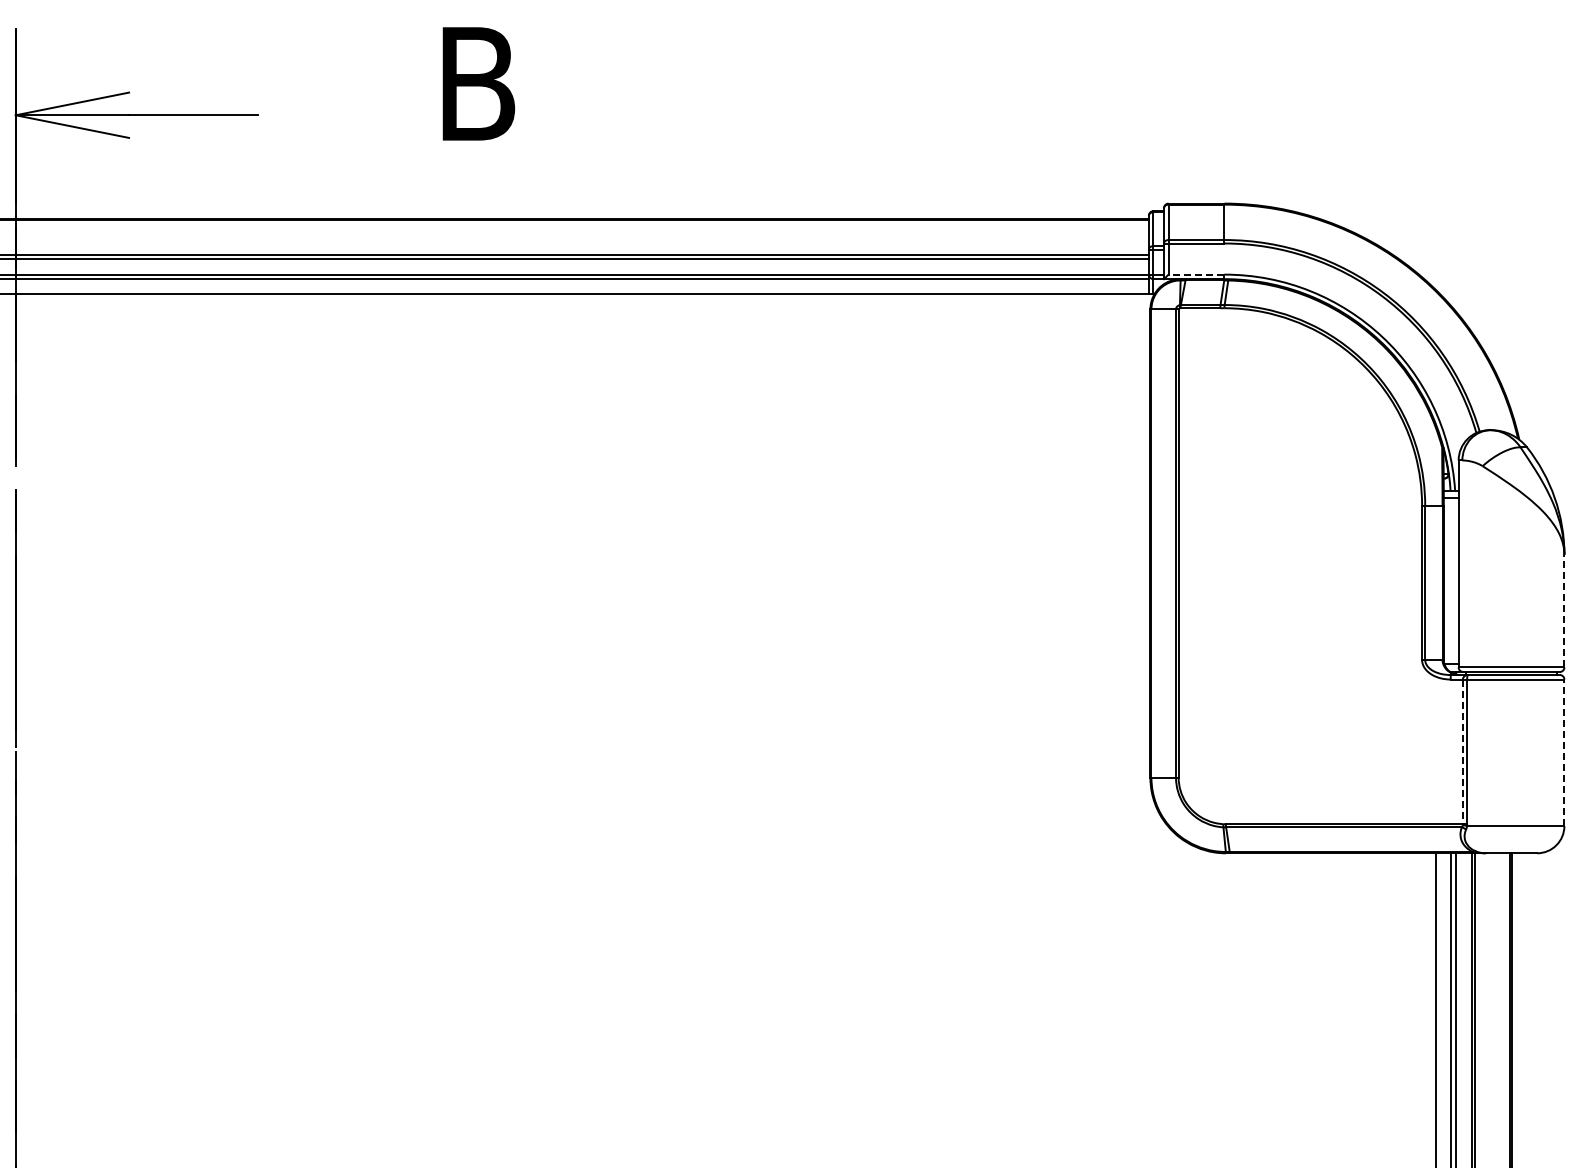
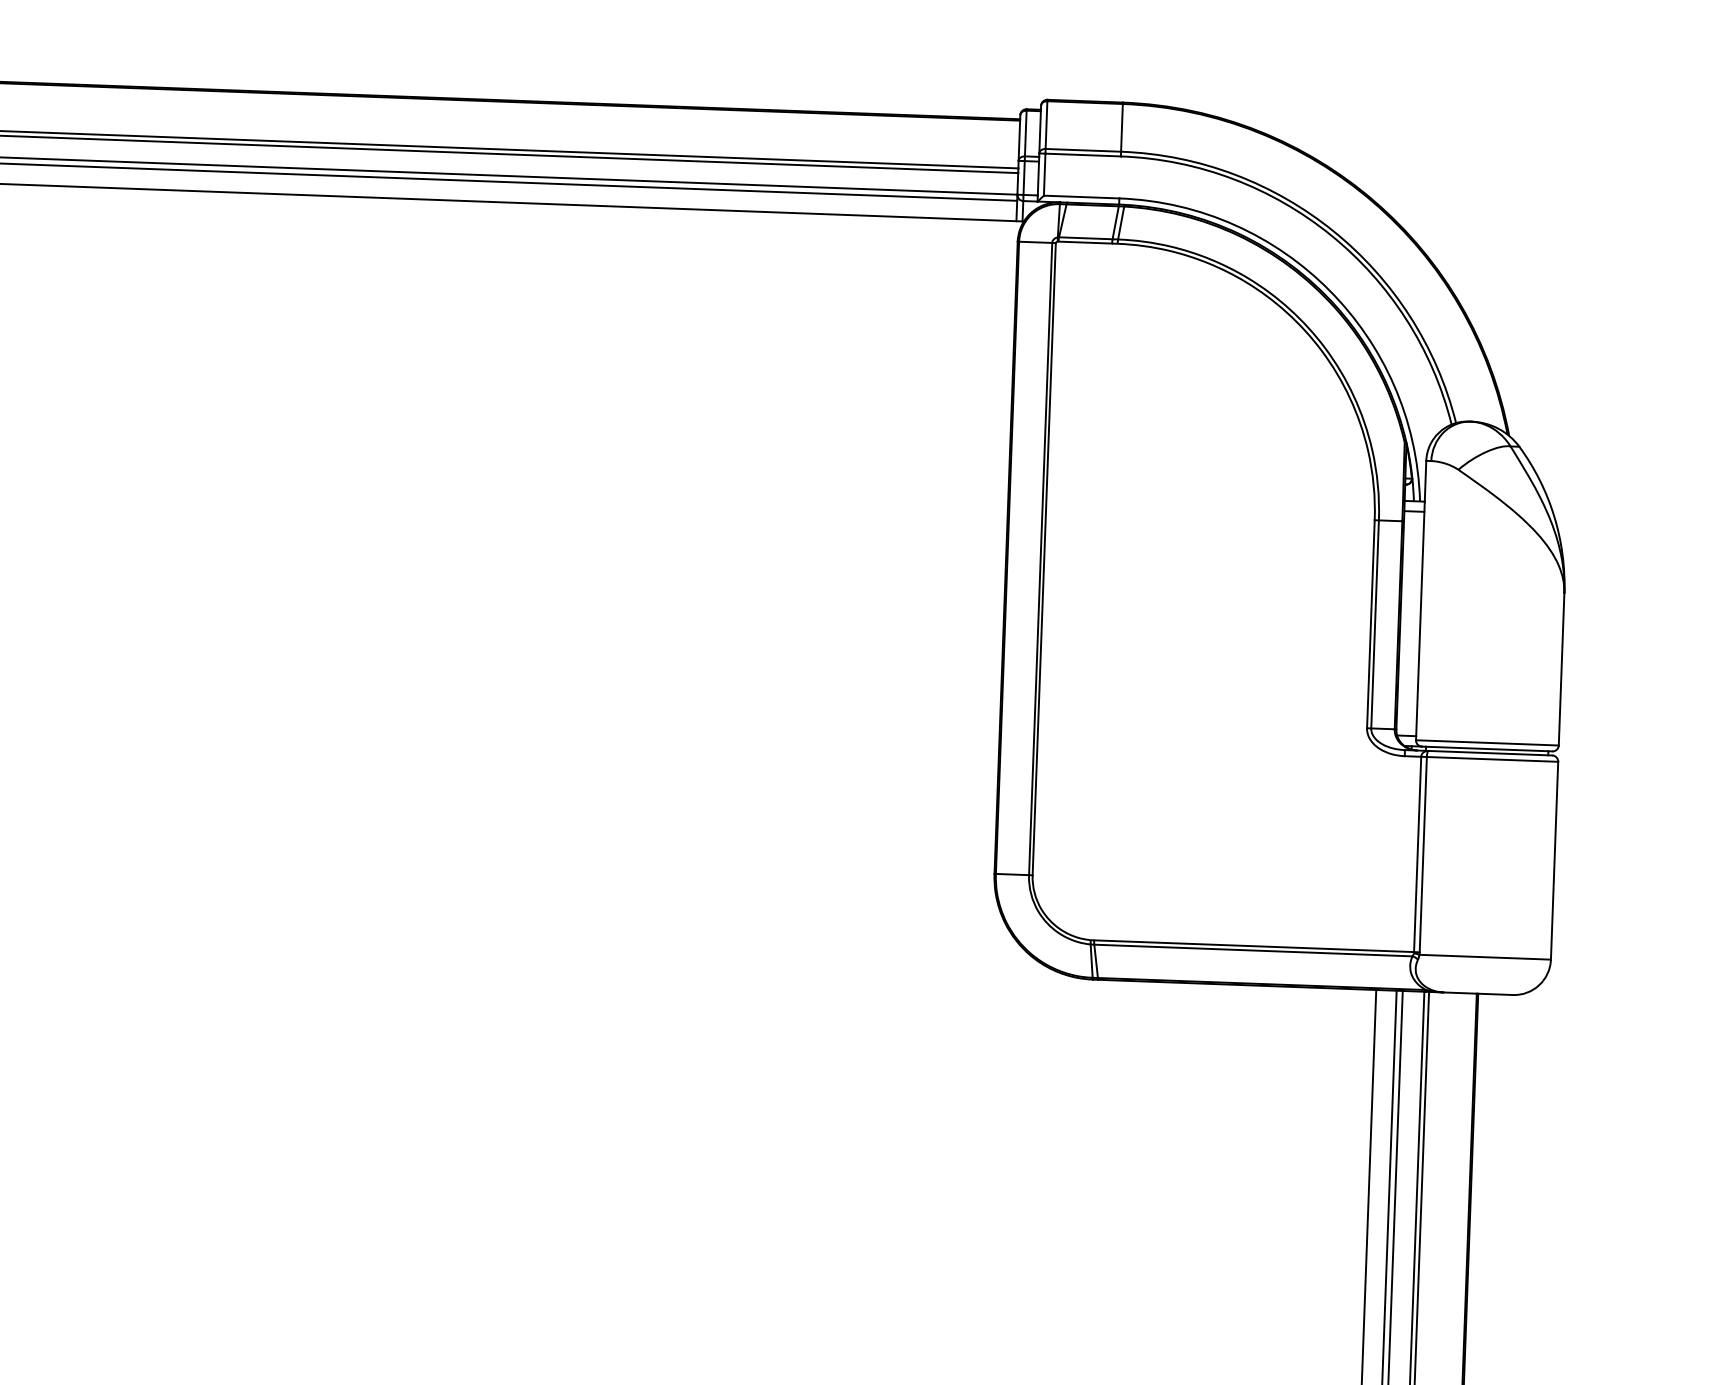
line: (1196, 274) -> (1081, 196), dashed -> solid
line: (1564, 610) -> (1561, 668), dashed -> solid
line: (1462, 752) -> (1417, 855), dashed -> solid
line: (1564, 752) -> (1554, 860), dashed -> solid

